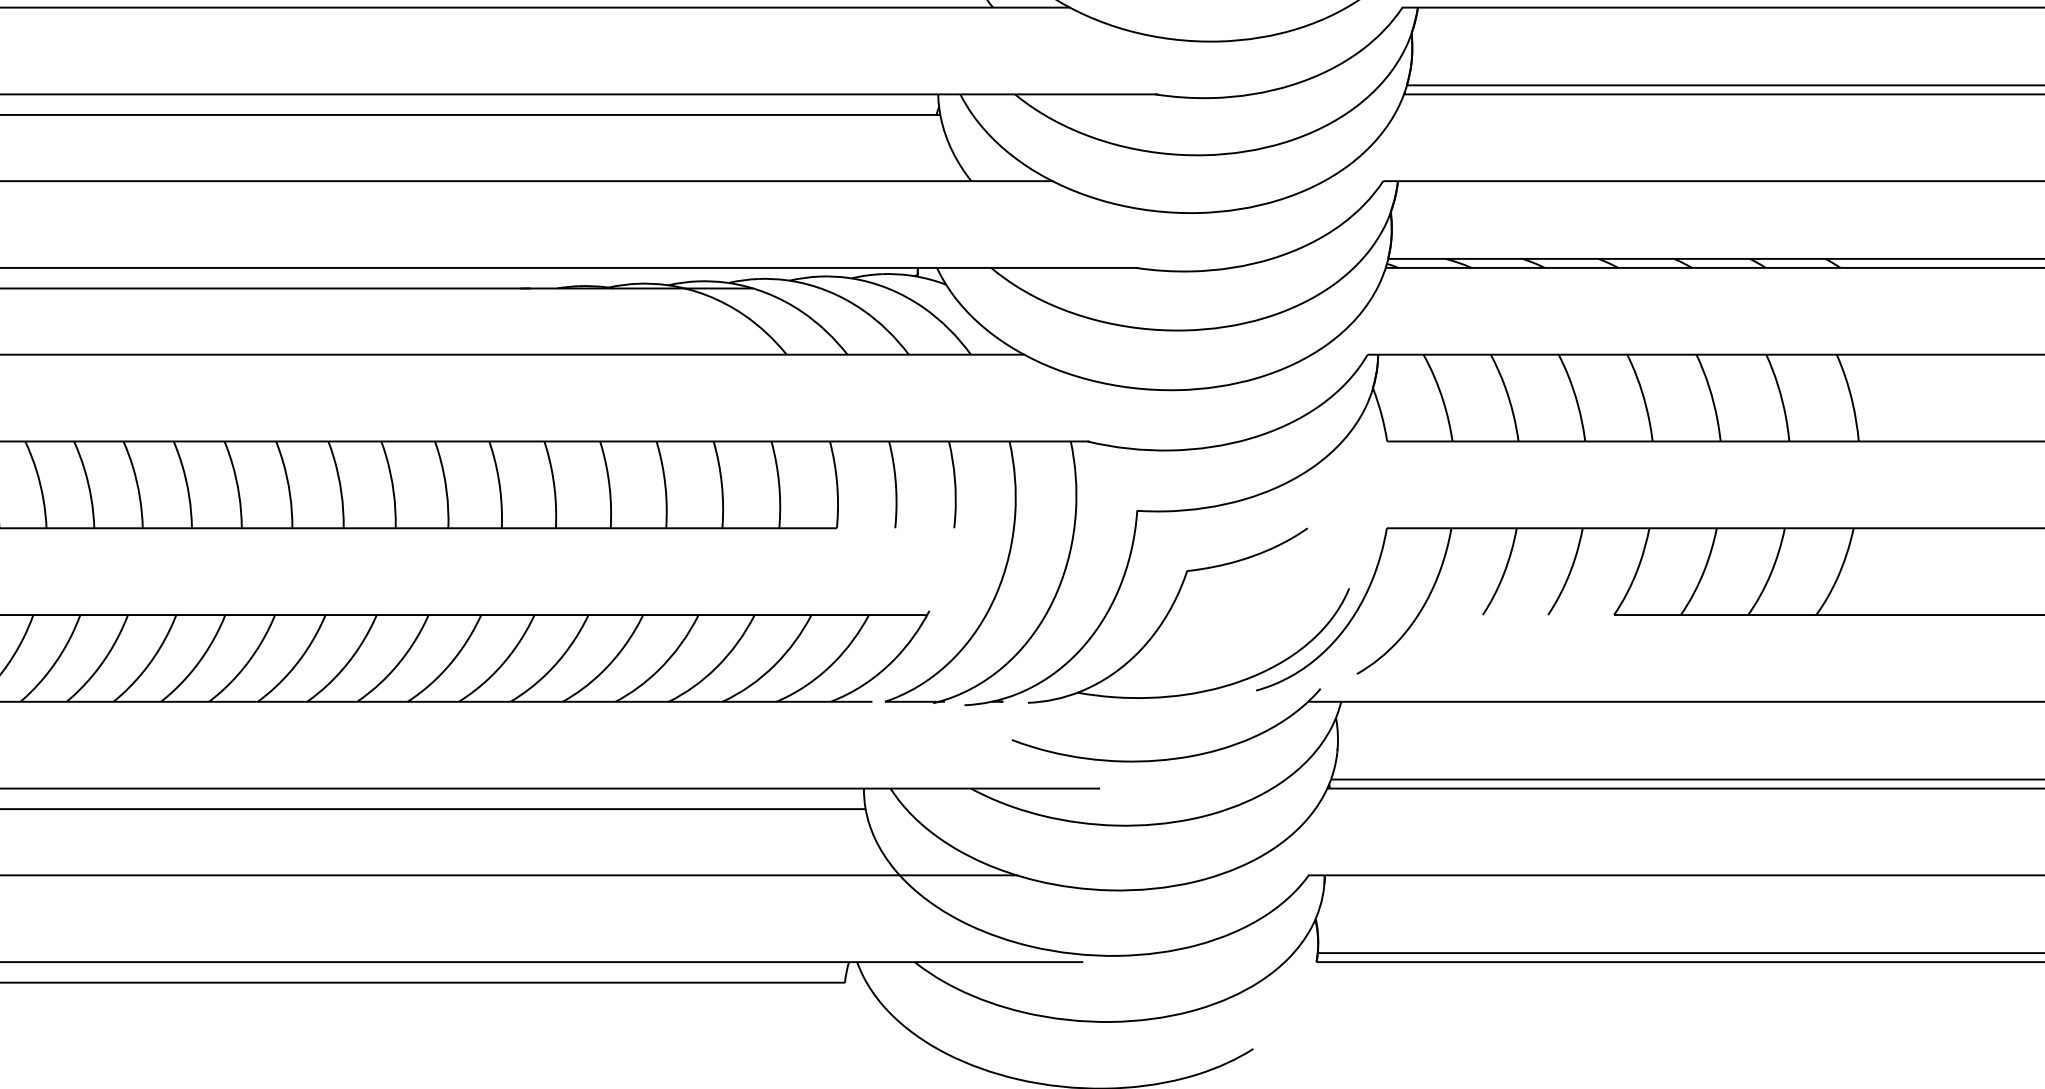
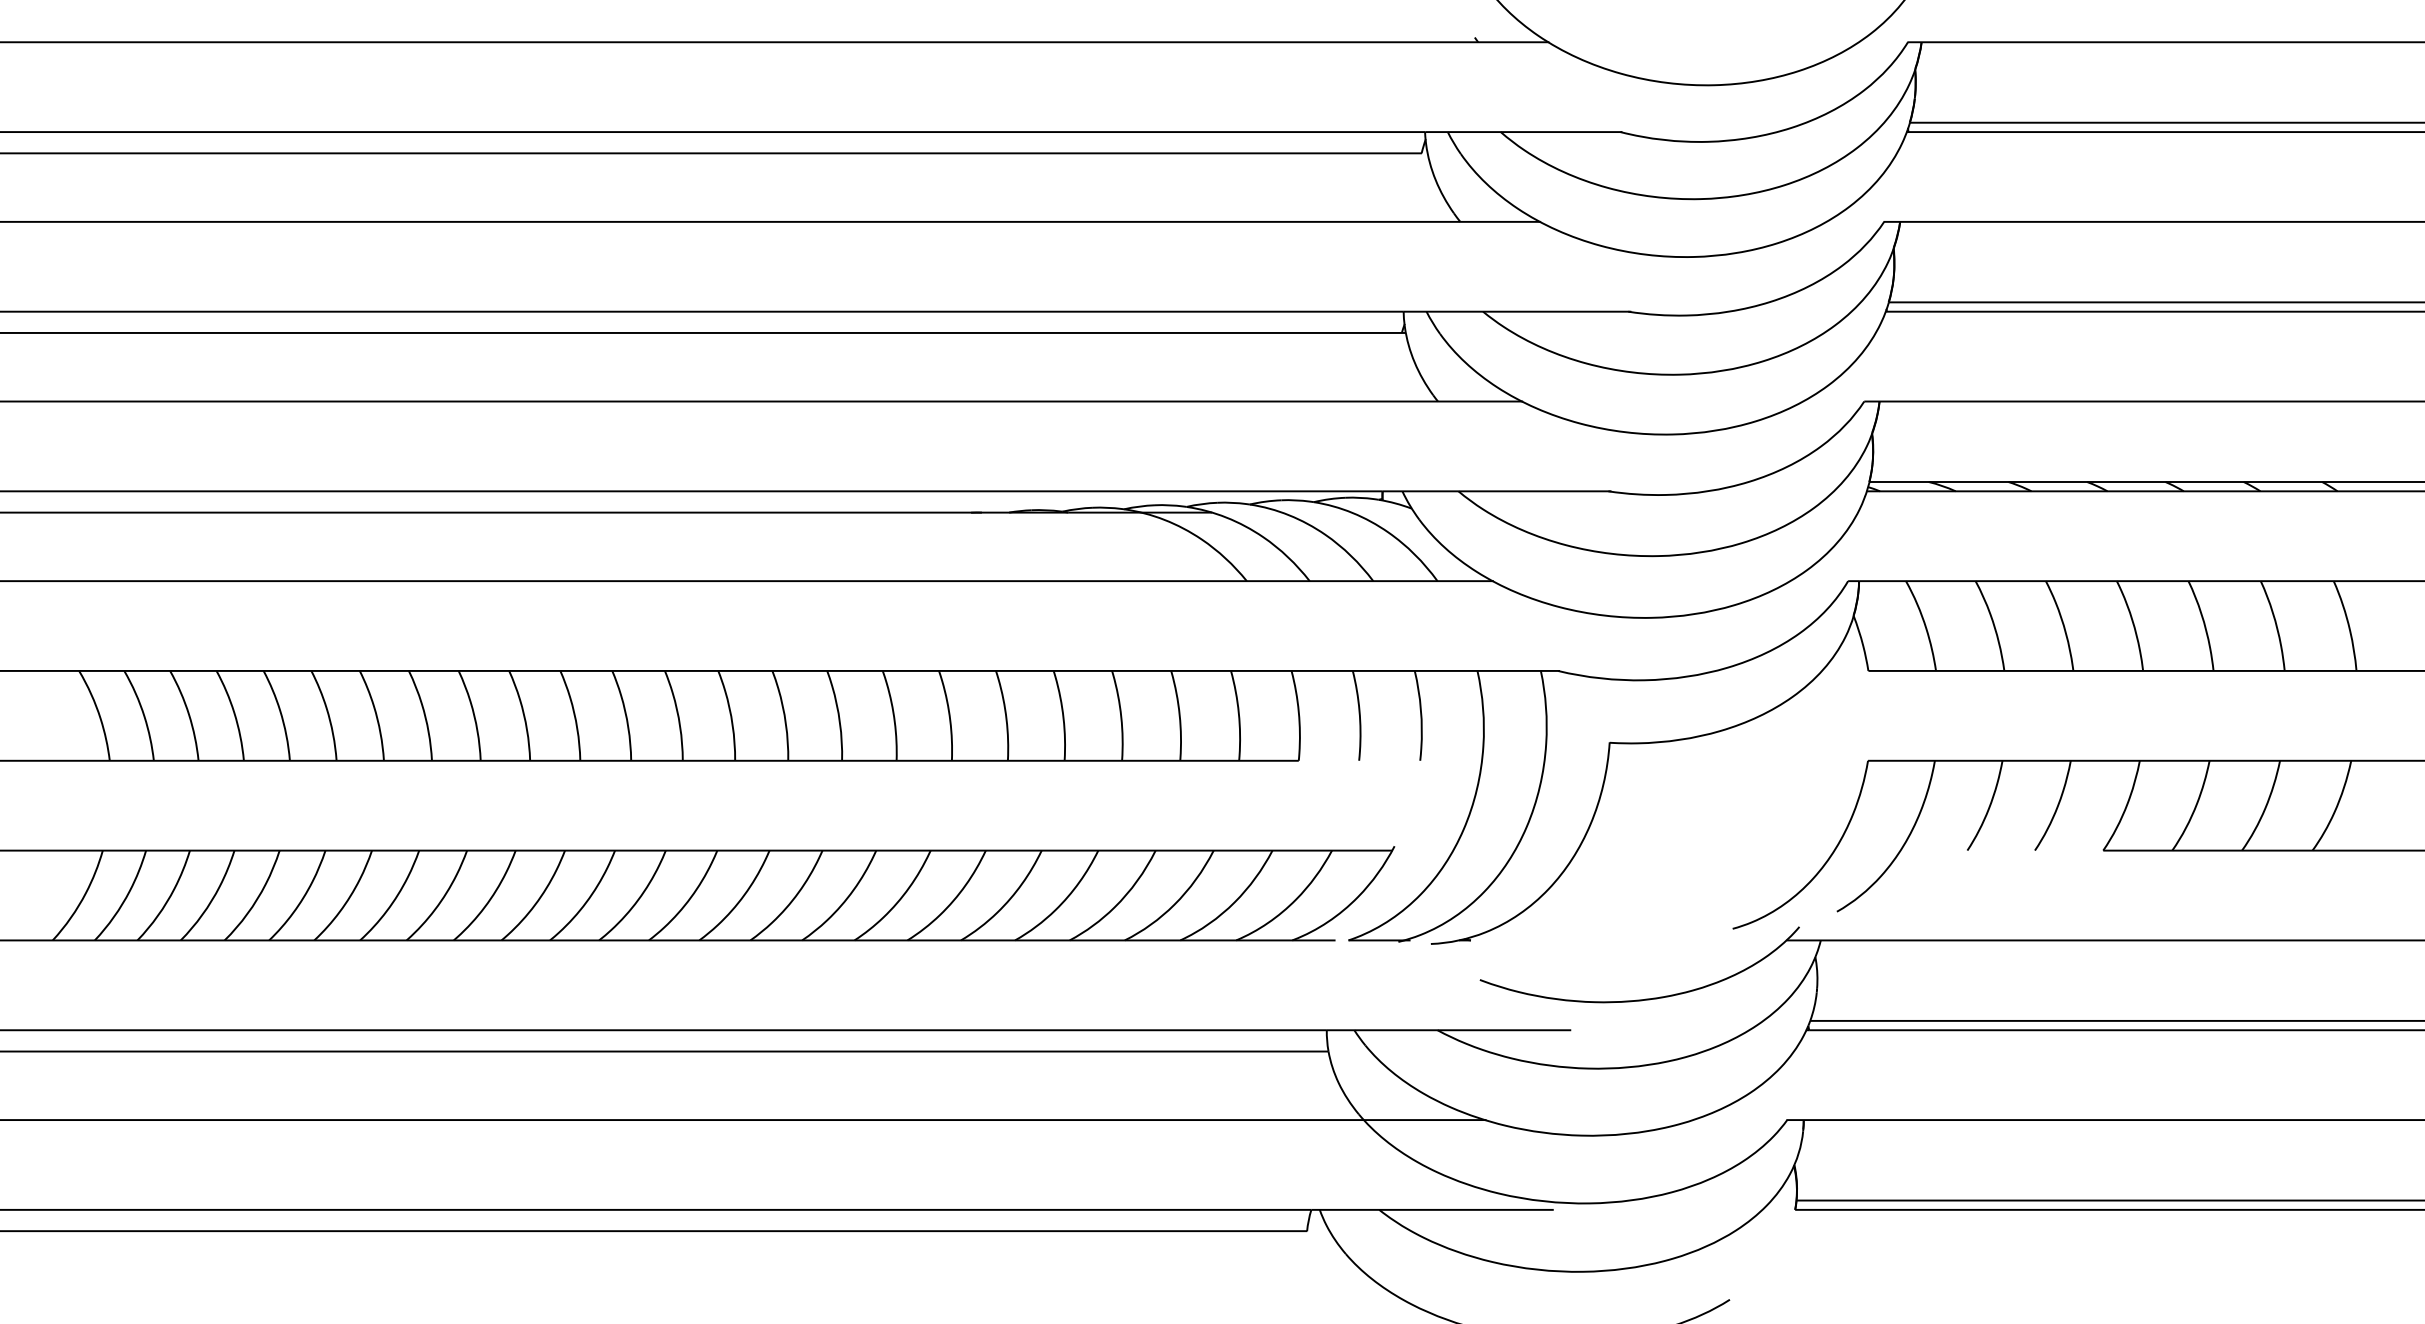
part: (1172, 607) -> (1646, 842), removed

